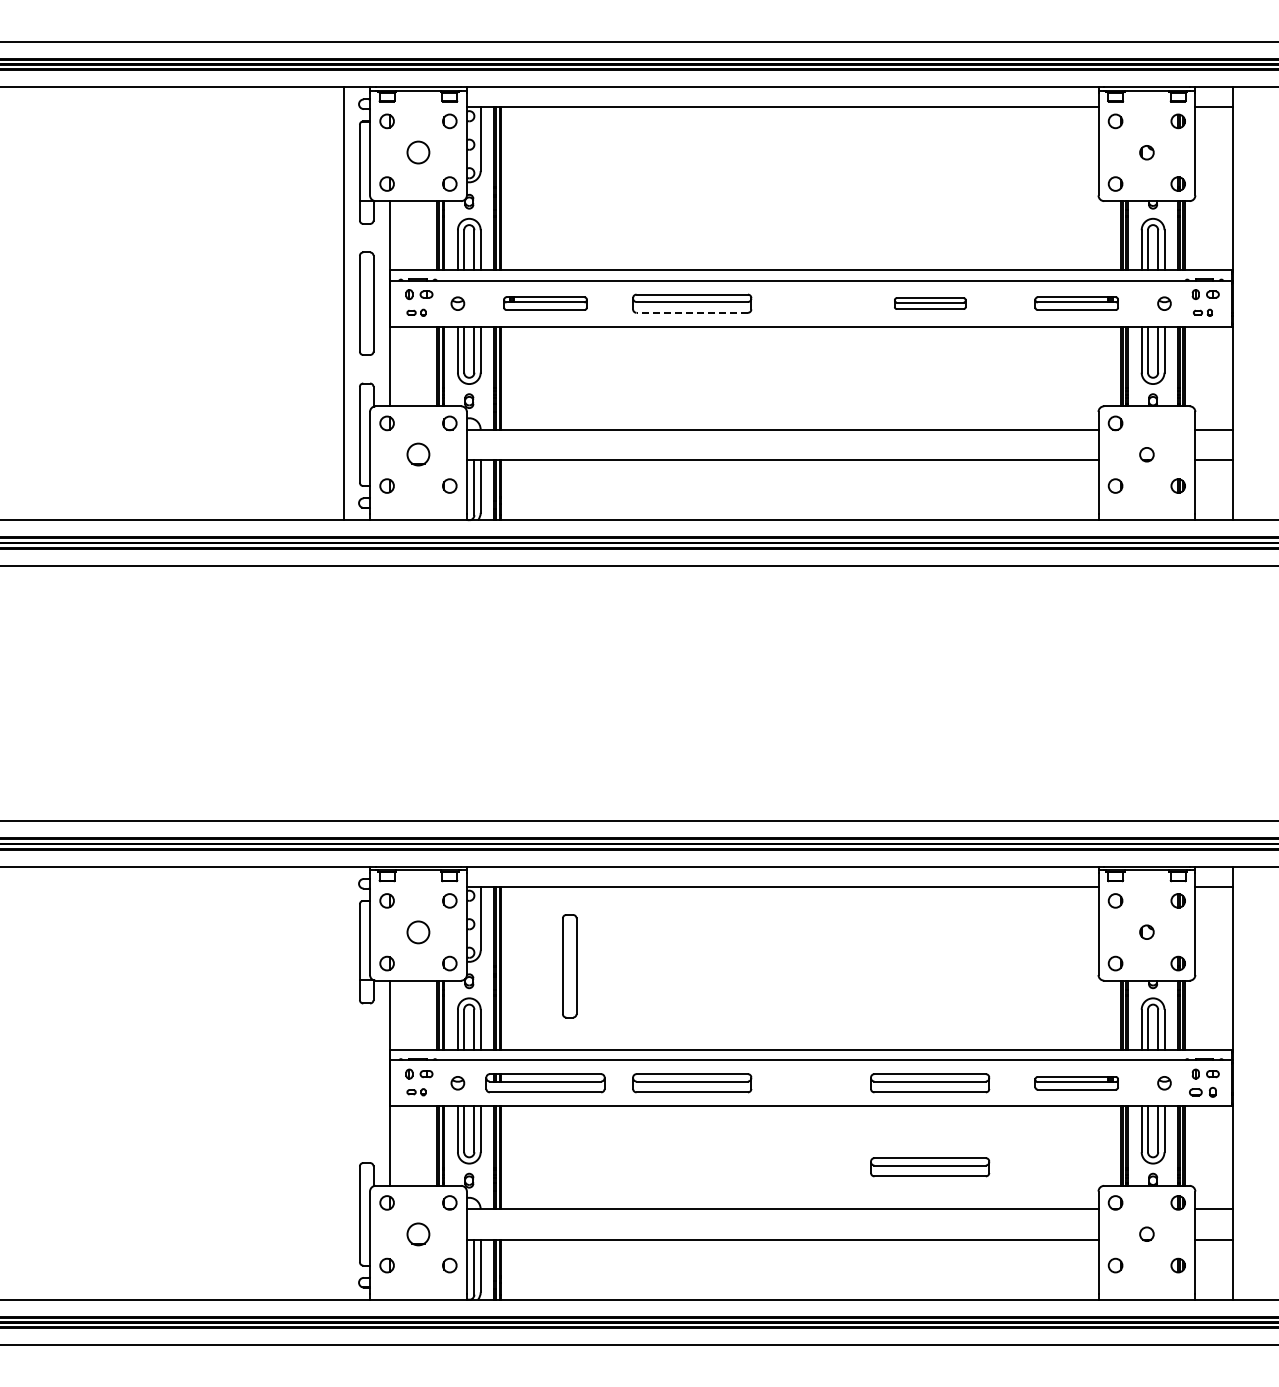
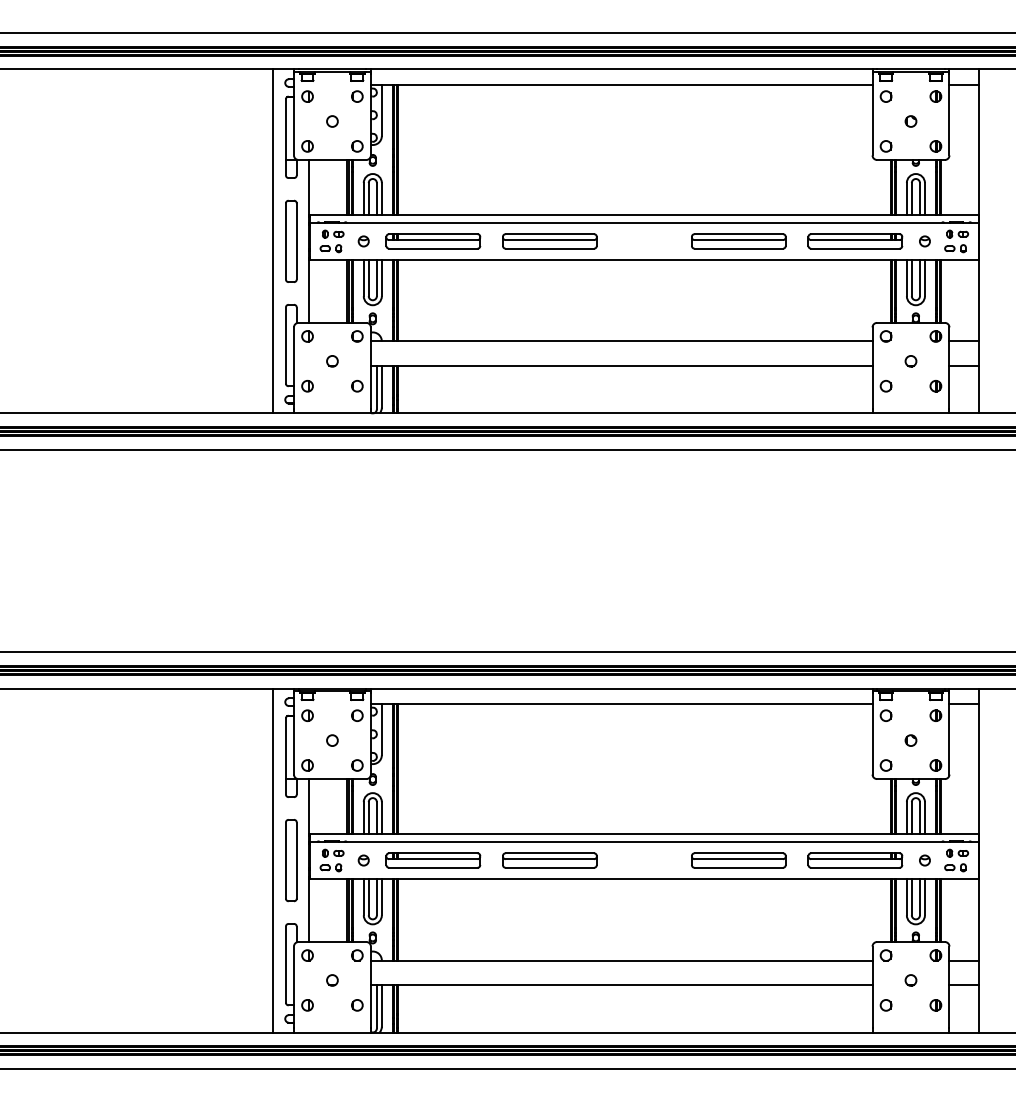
circle: (418, 152) -> (332, 121), size x0.62
part: (545, 303) -> (433, 241), size x1.43
part: (930, 303) -> (739, 241), size x1.67
part: (1076, 303) -> (855, 241), size x1.43
part: (416, 312) -> (330, 248), size x1.43
line: (692, 312) -> (550, 248), dashed -> solid
part: (1202, 312) -> (955, 248), size x1.43
part: (1177, 423) -> (935, 336), added
part: (418, 454) -> (332, 361), size x0.62
circle: (418, 931) -> (332, 740), size x0.62
part: (569, 966) -> (291, 860), moved
line: (343, 1082) -> (272, 859), added
part: (1076, 1083) -> (855, 860), size x1.43
part: (416, 1091) -> (330, 867), size x1.43
part: (930, 1167) -> (739, 927), removed
part: (418, 1233) -> (332, 979), size x0.62

